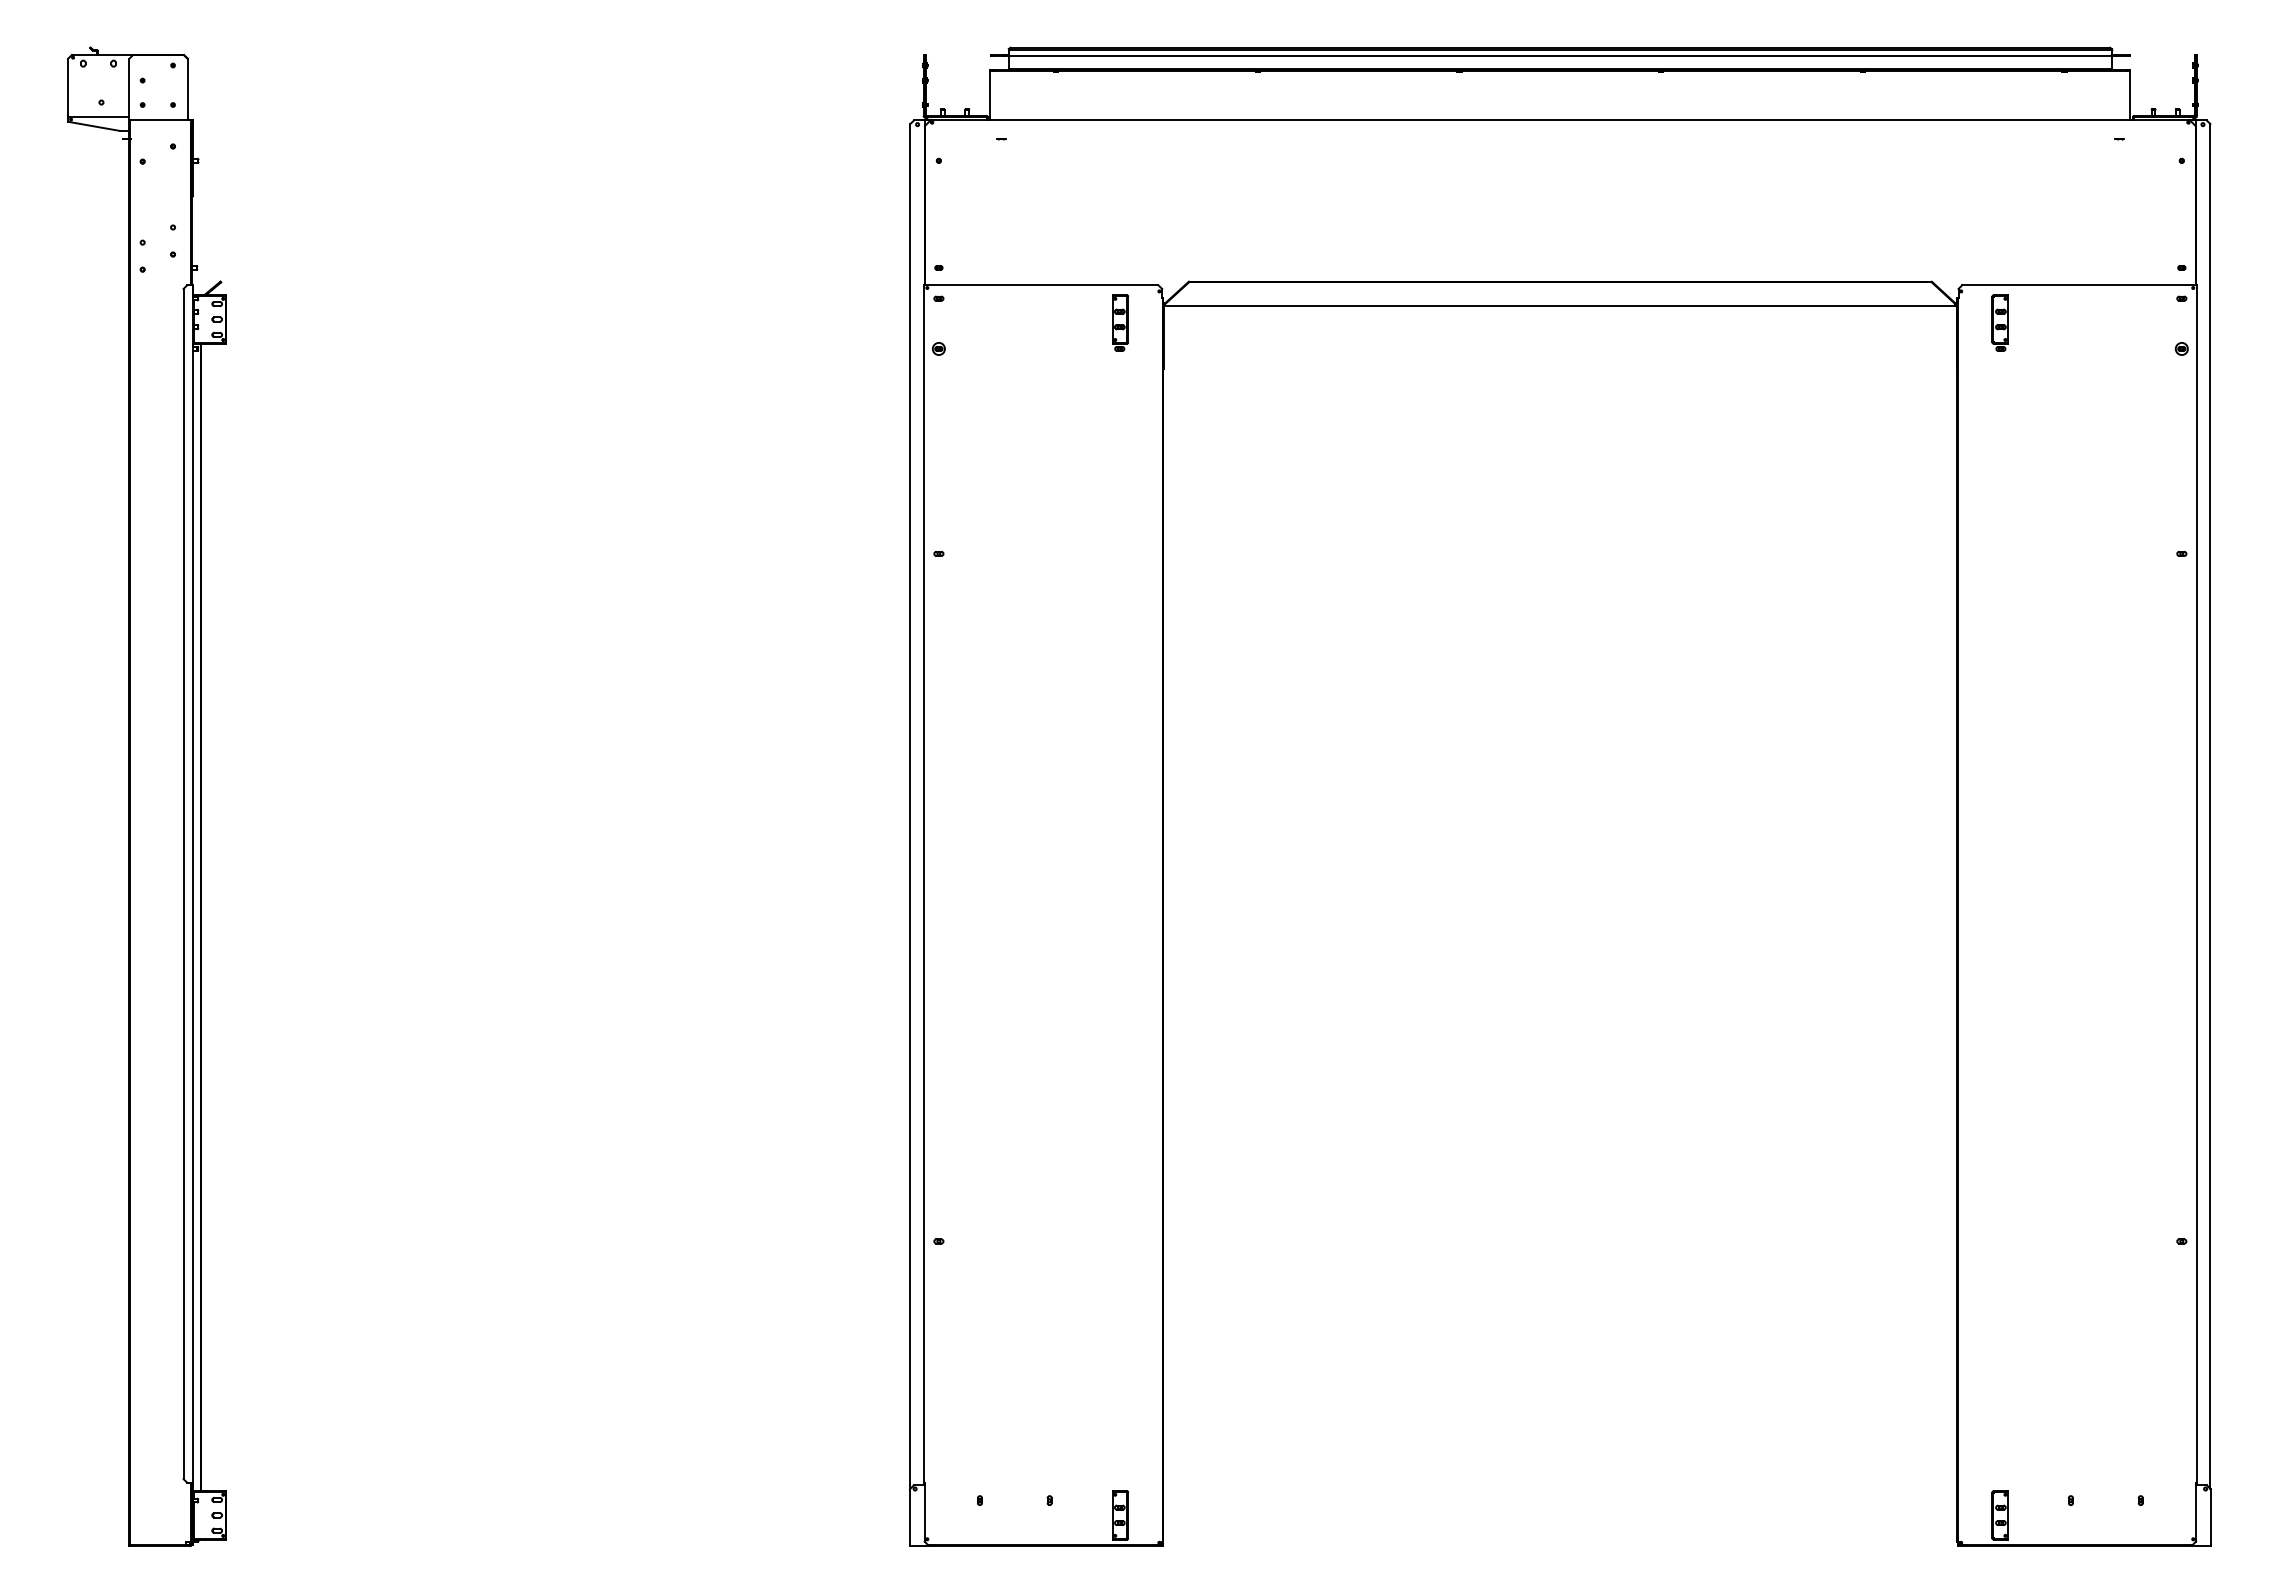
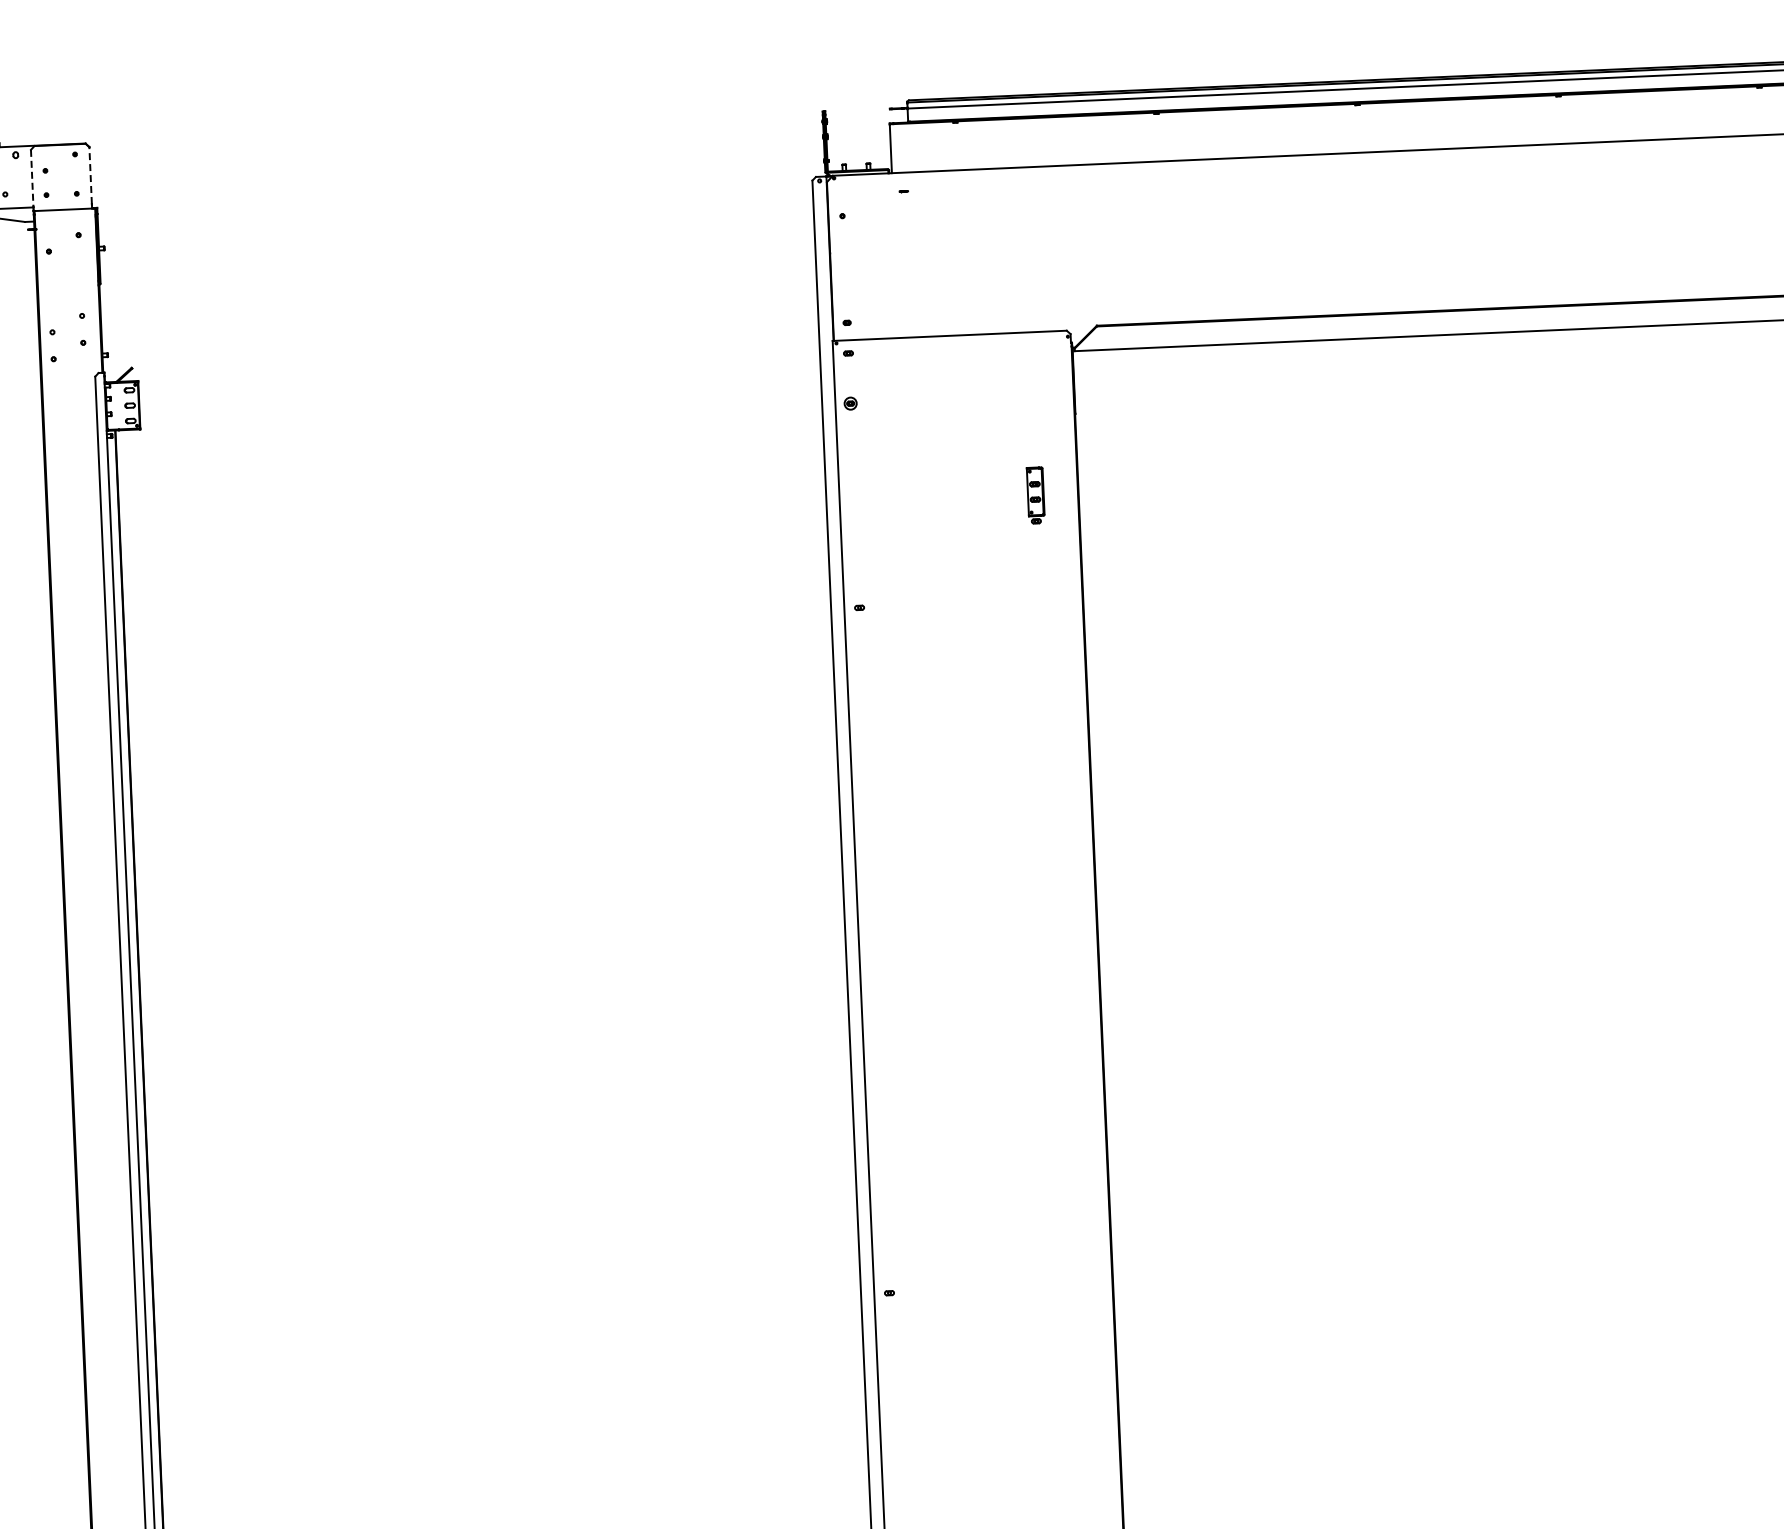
line: (187, 86) -> (90, 174), solid -> dashed
line: (129, 87) -> (32, 178), solid -> dashed
part: (1120, 322) -> (1035, 494), moved

